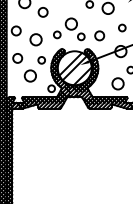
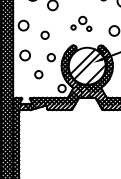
part: (69, 29) -> (81, 24), size x0.6
circle: (35, 39) -> (44, 34), size x0.6
circle: (29, 75) -> (37, 74), size x0.6

